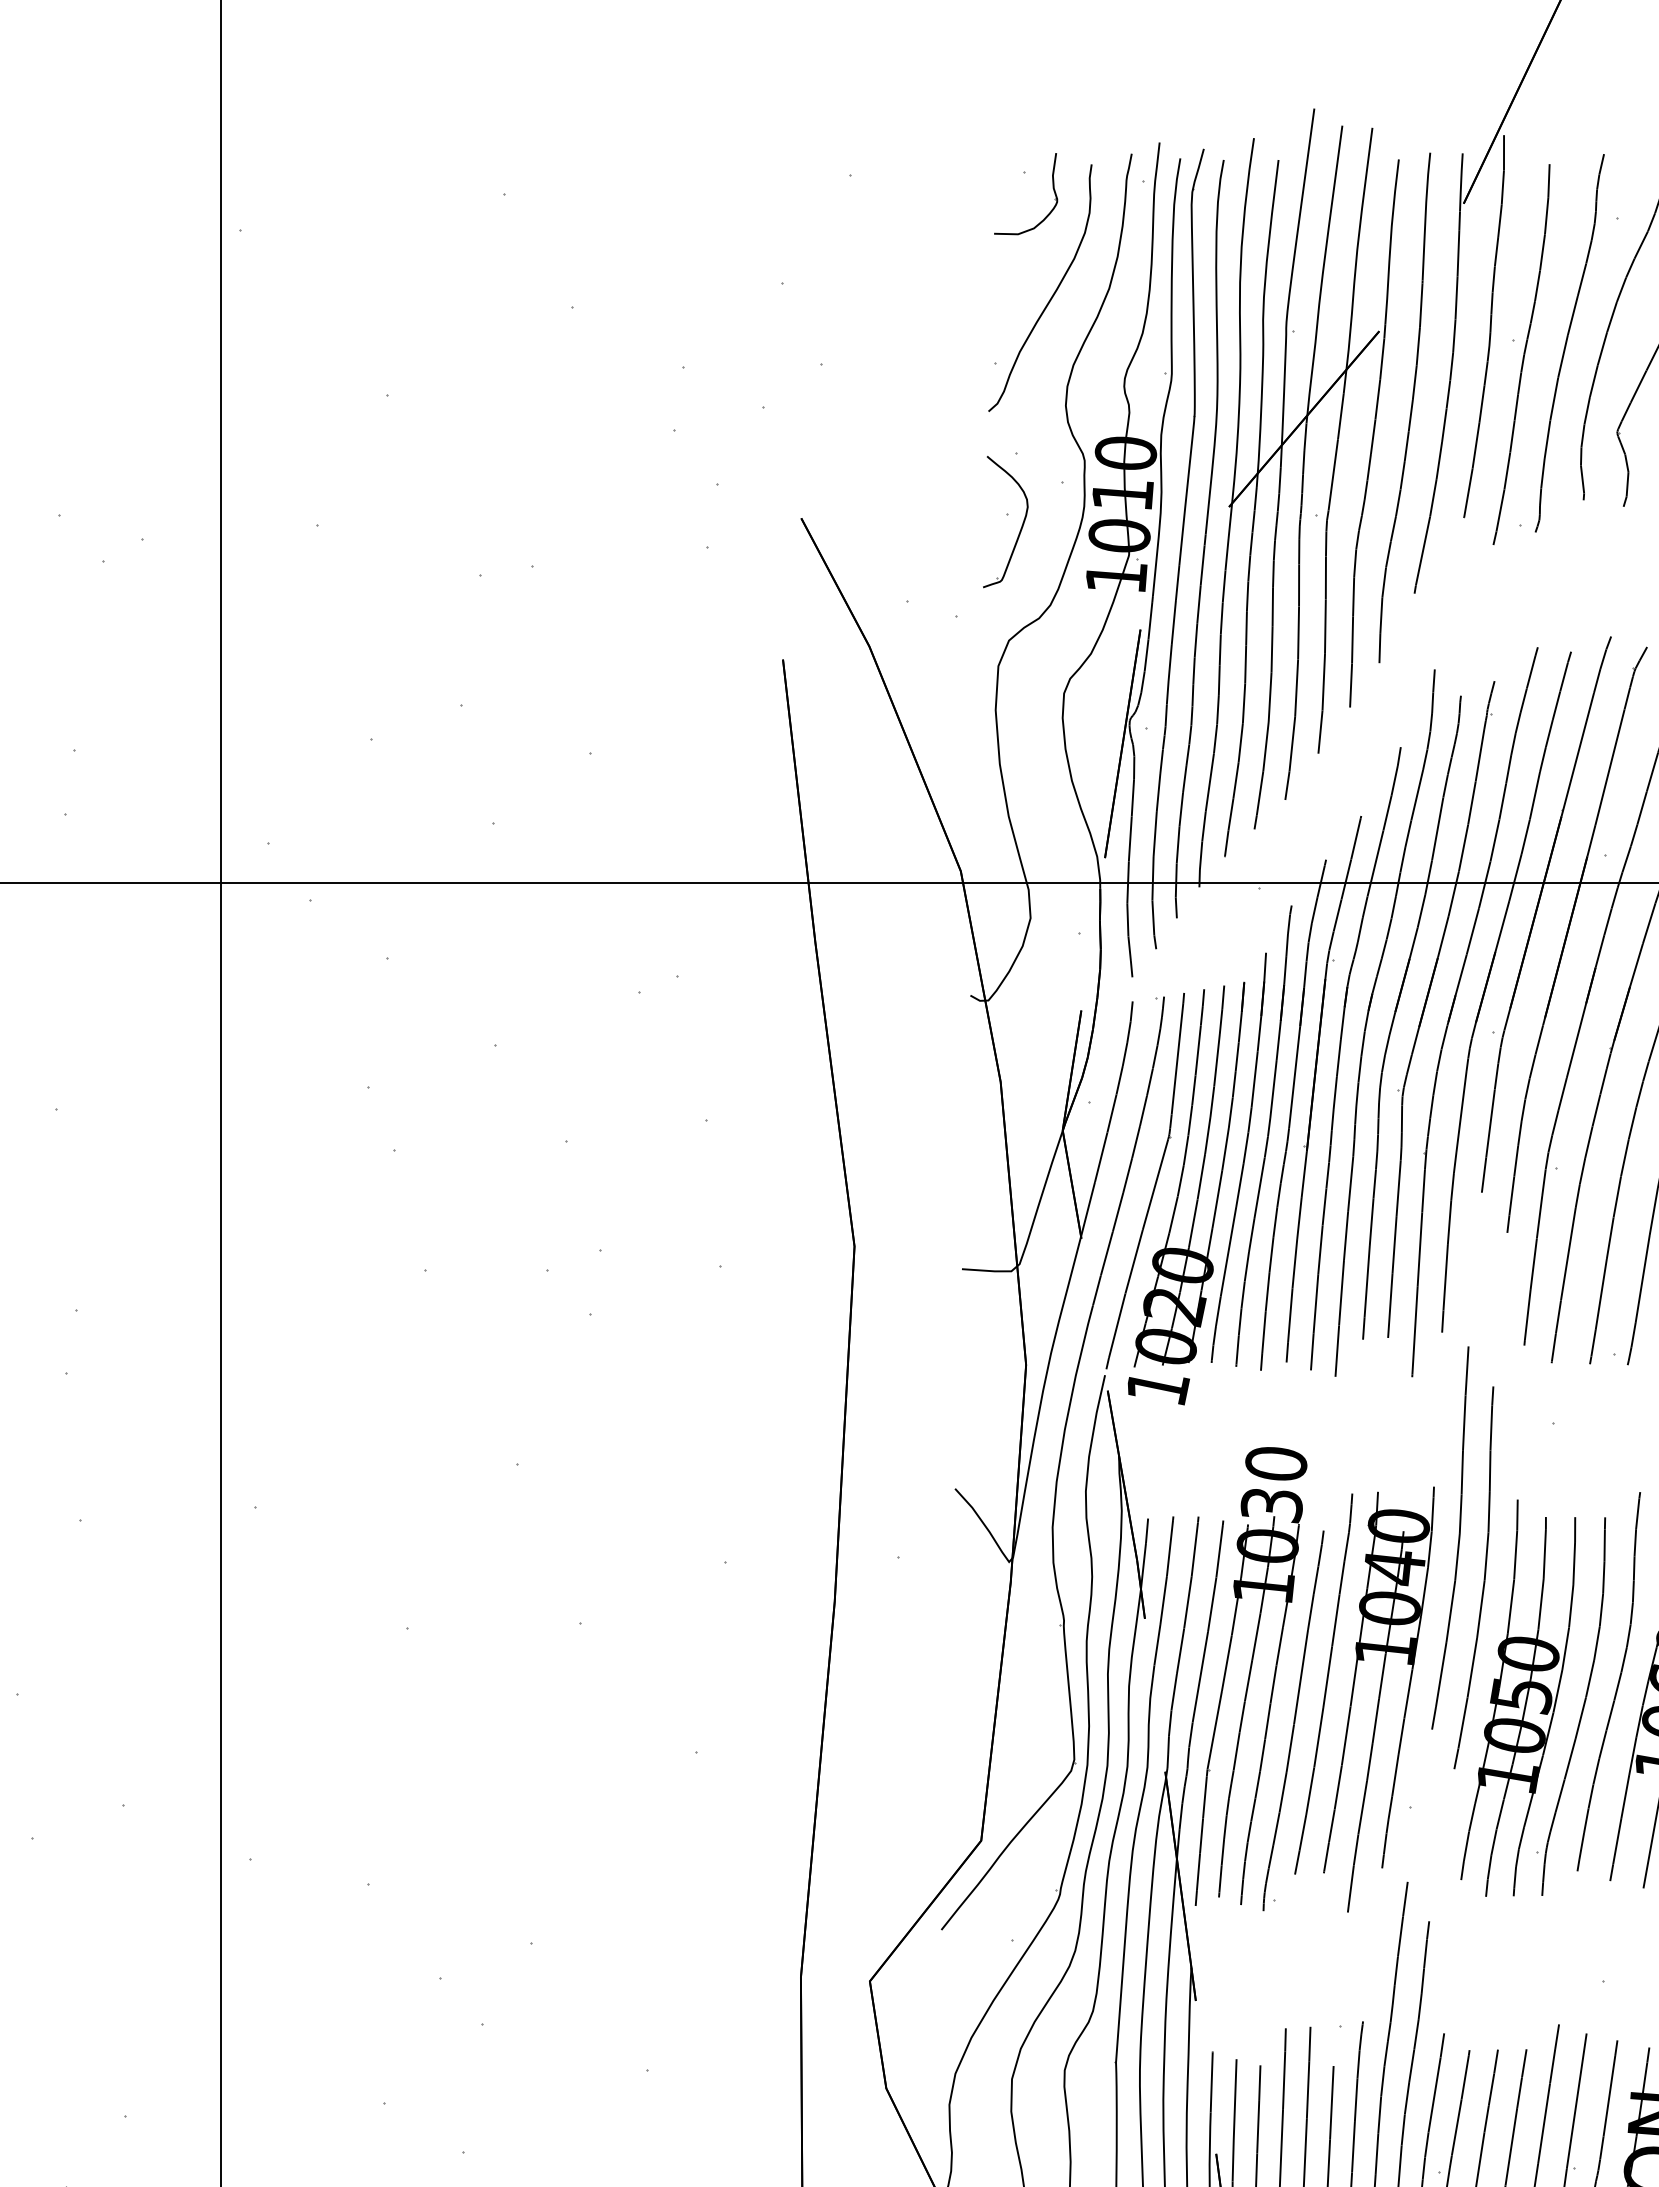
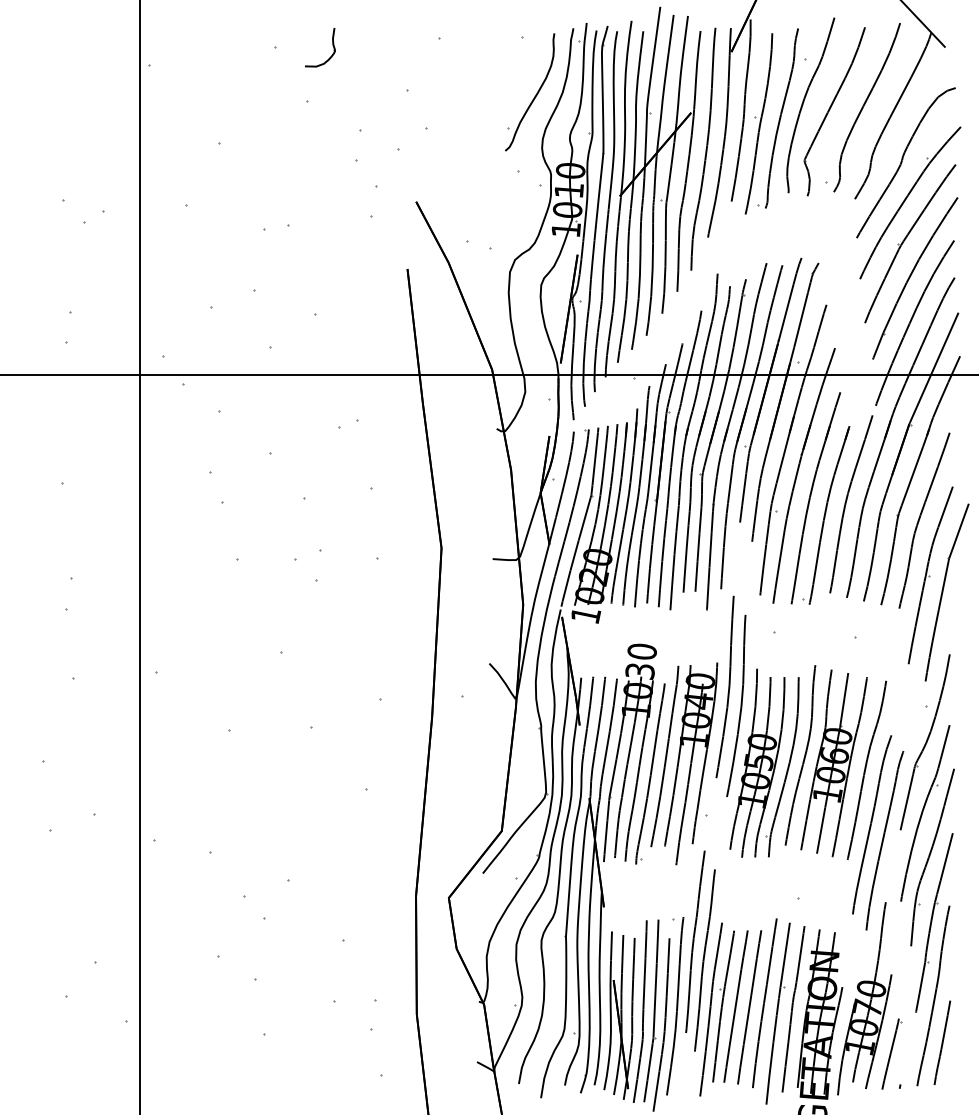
part: (1051, 189) -> (332, 45), moved
part: (1005, 521) -> (513, 203), removed

